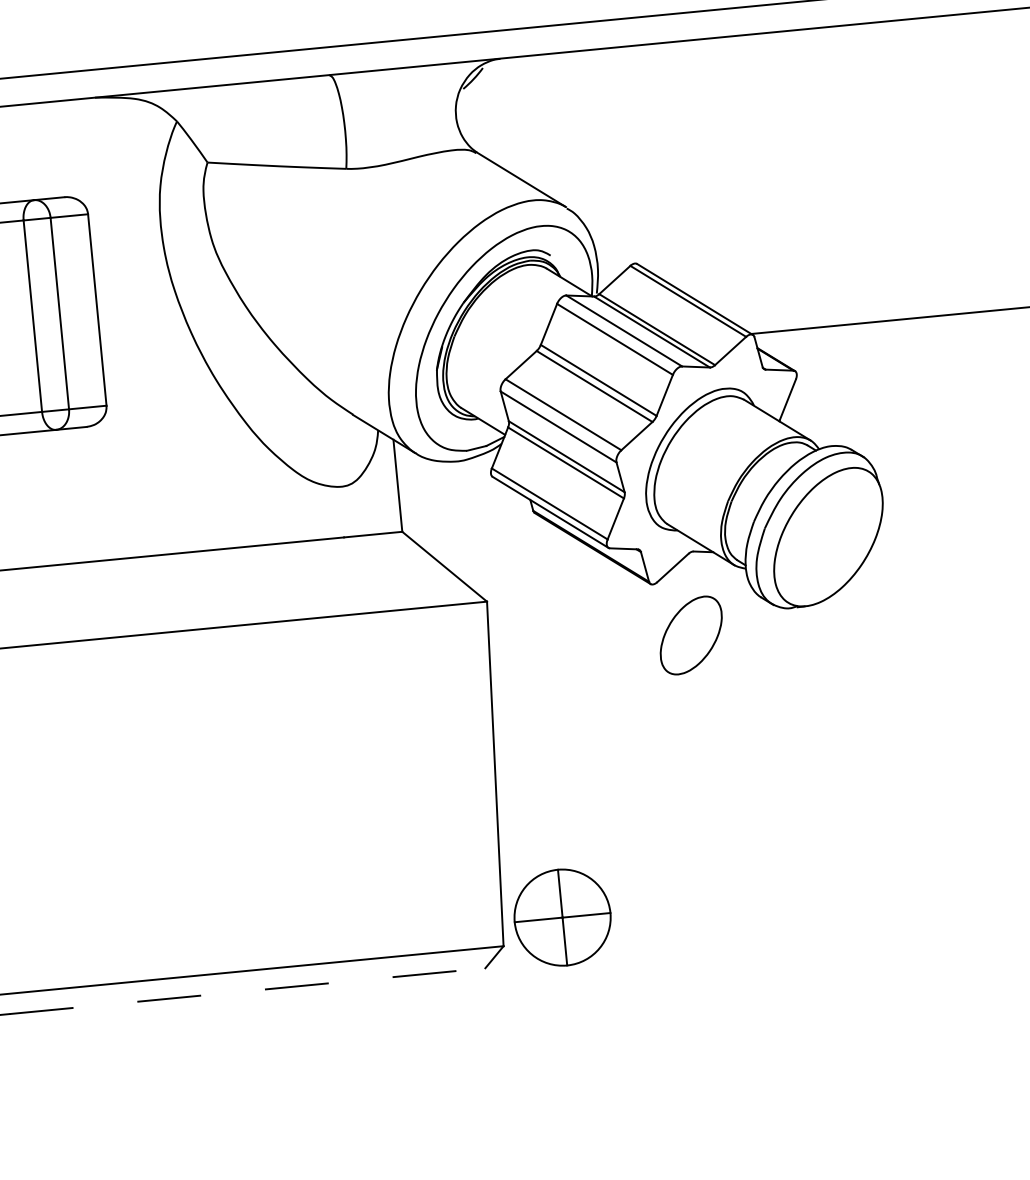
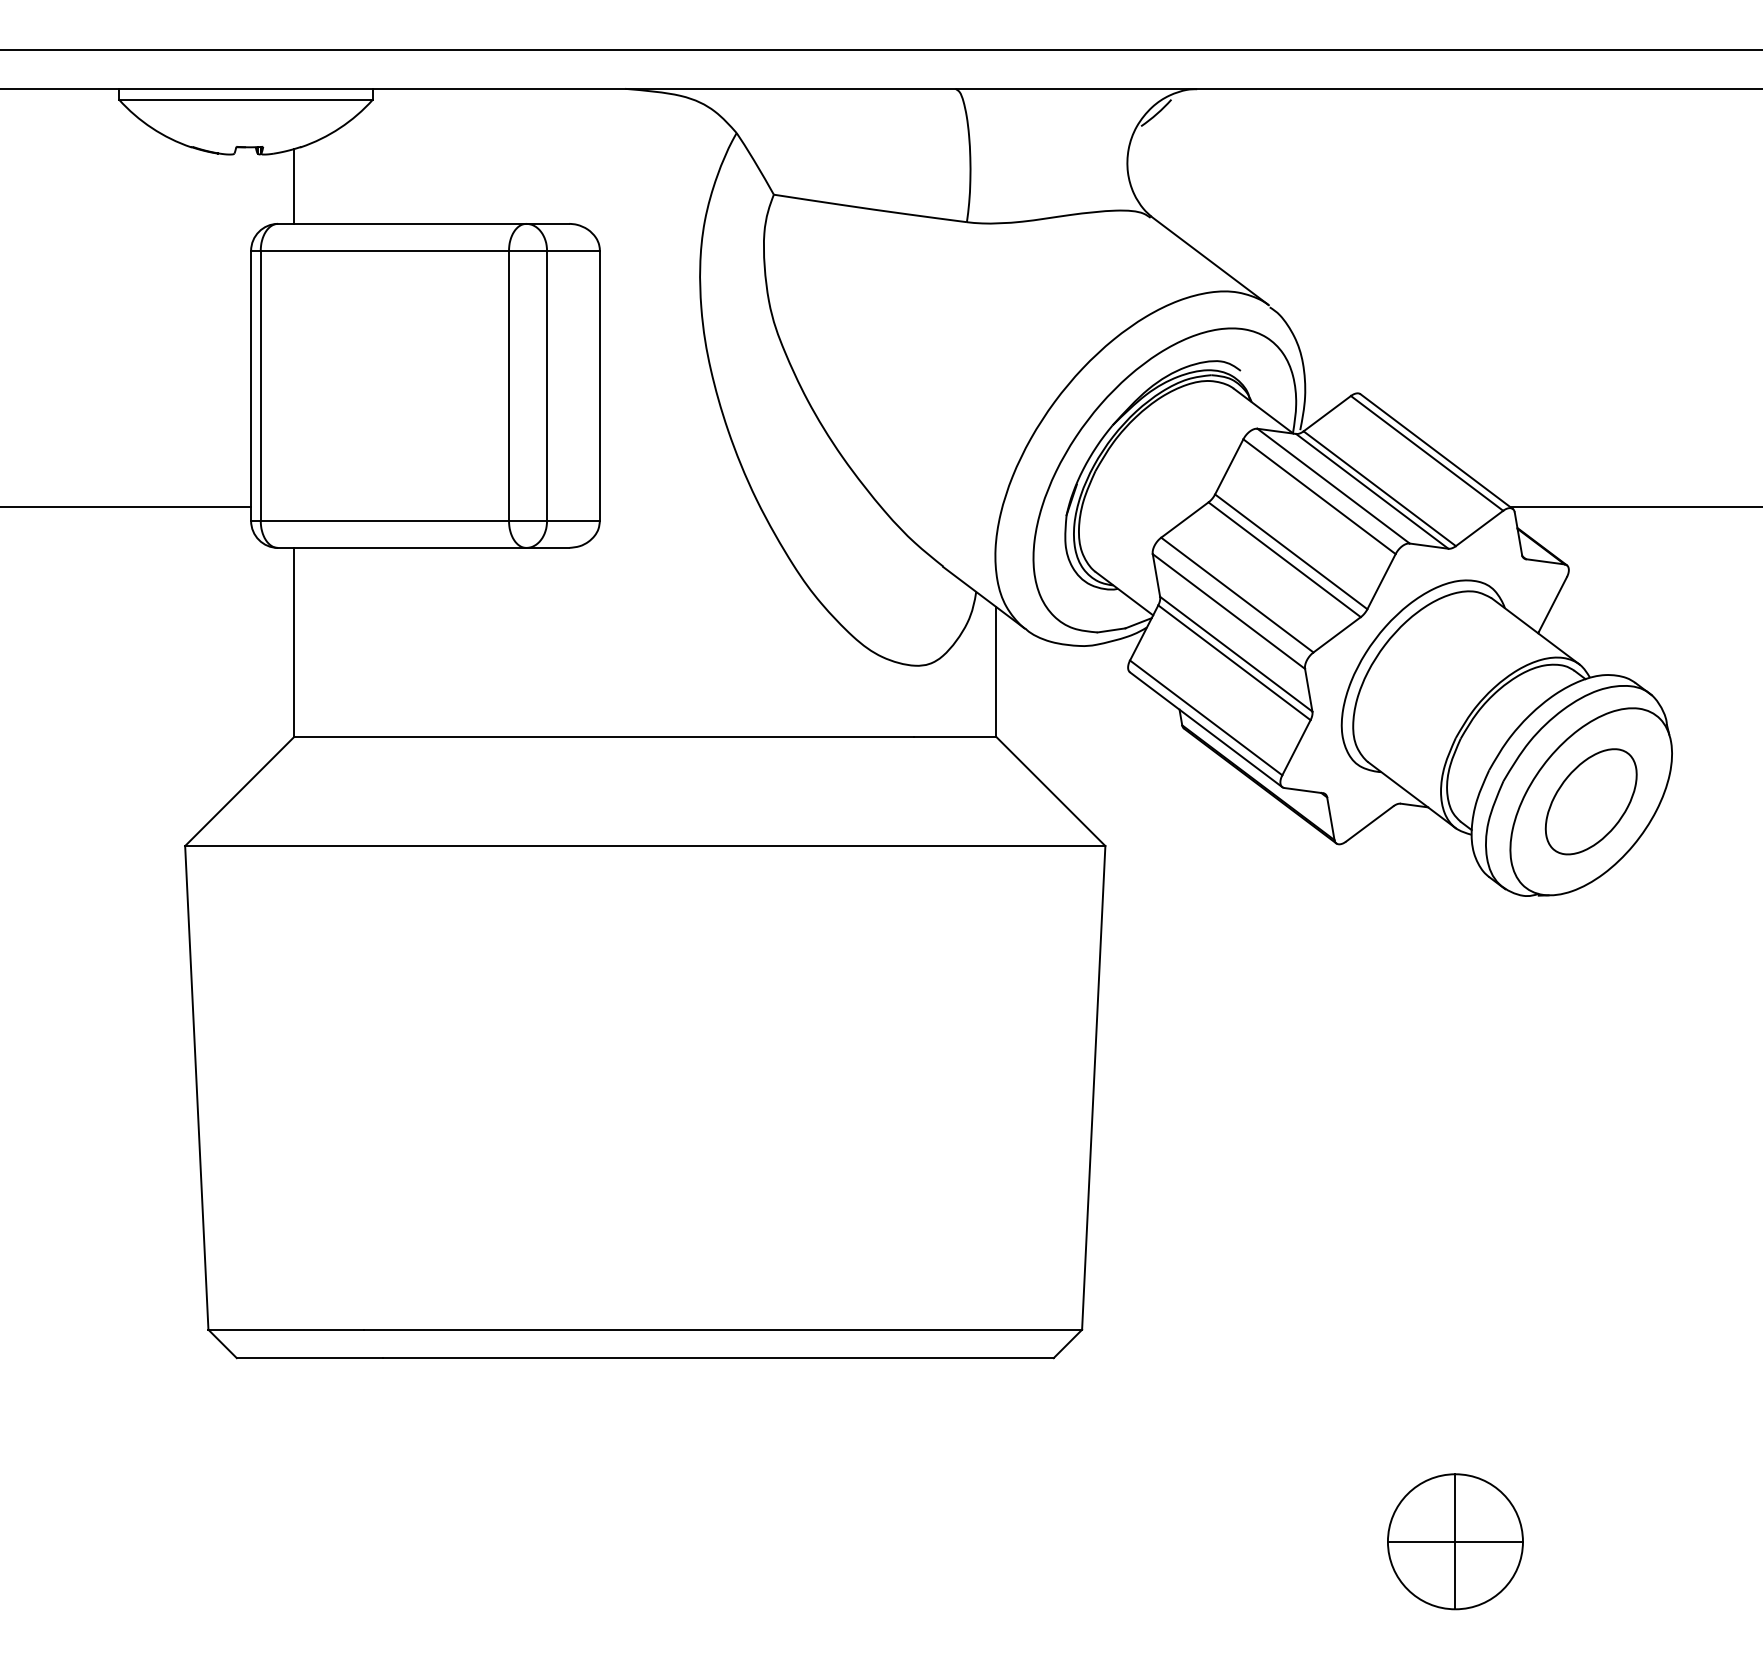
part: (690, 635) -> (1590, 801), moved
part: (562, 917) -> (1455, 1541), moved
line: (247, 991) -> (718, 1358), dashed -> solid

